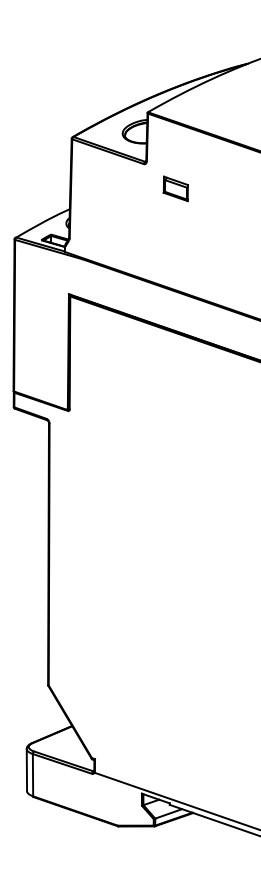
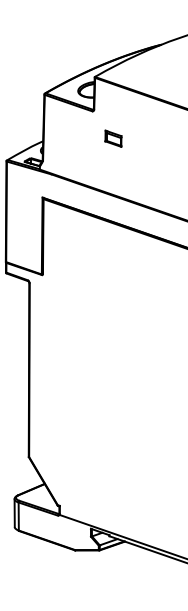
part: (175, 188) -> (113, 138), moved

